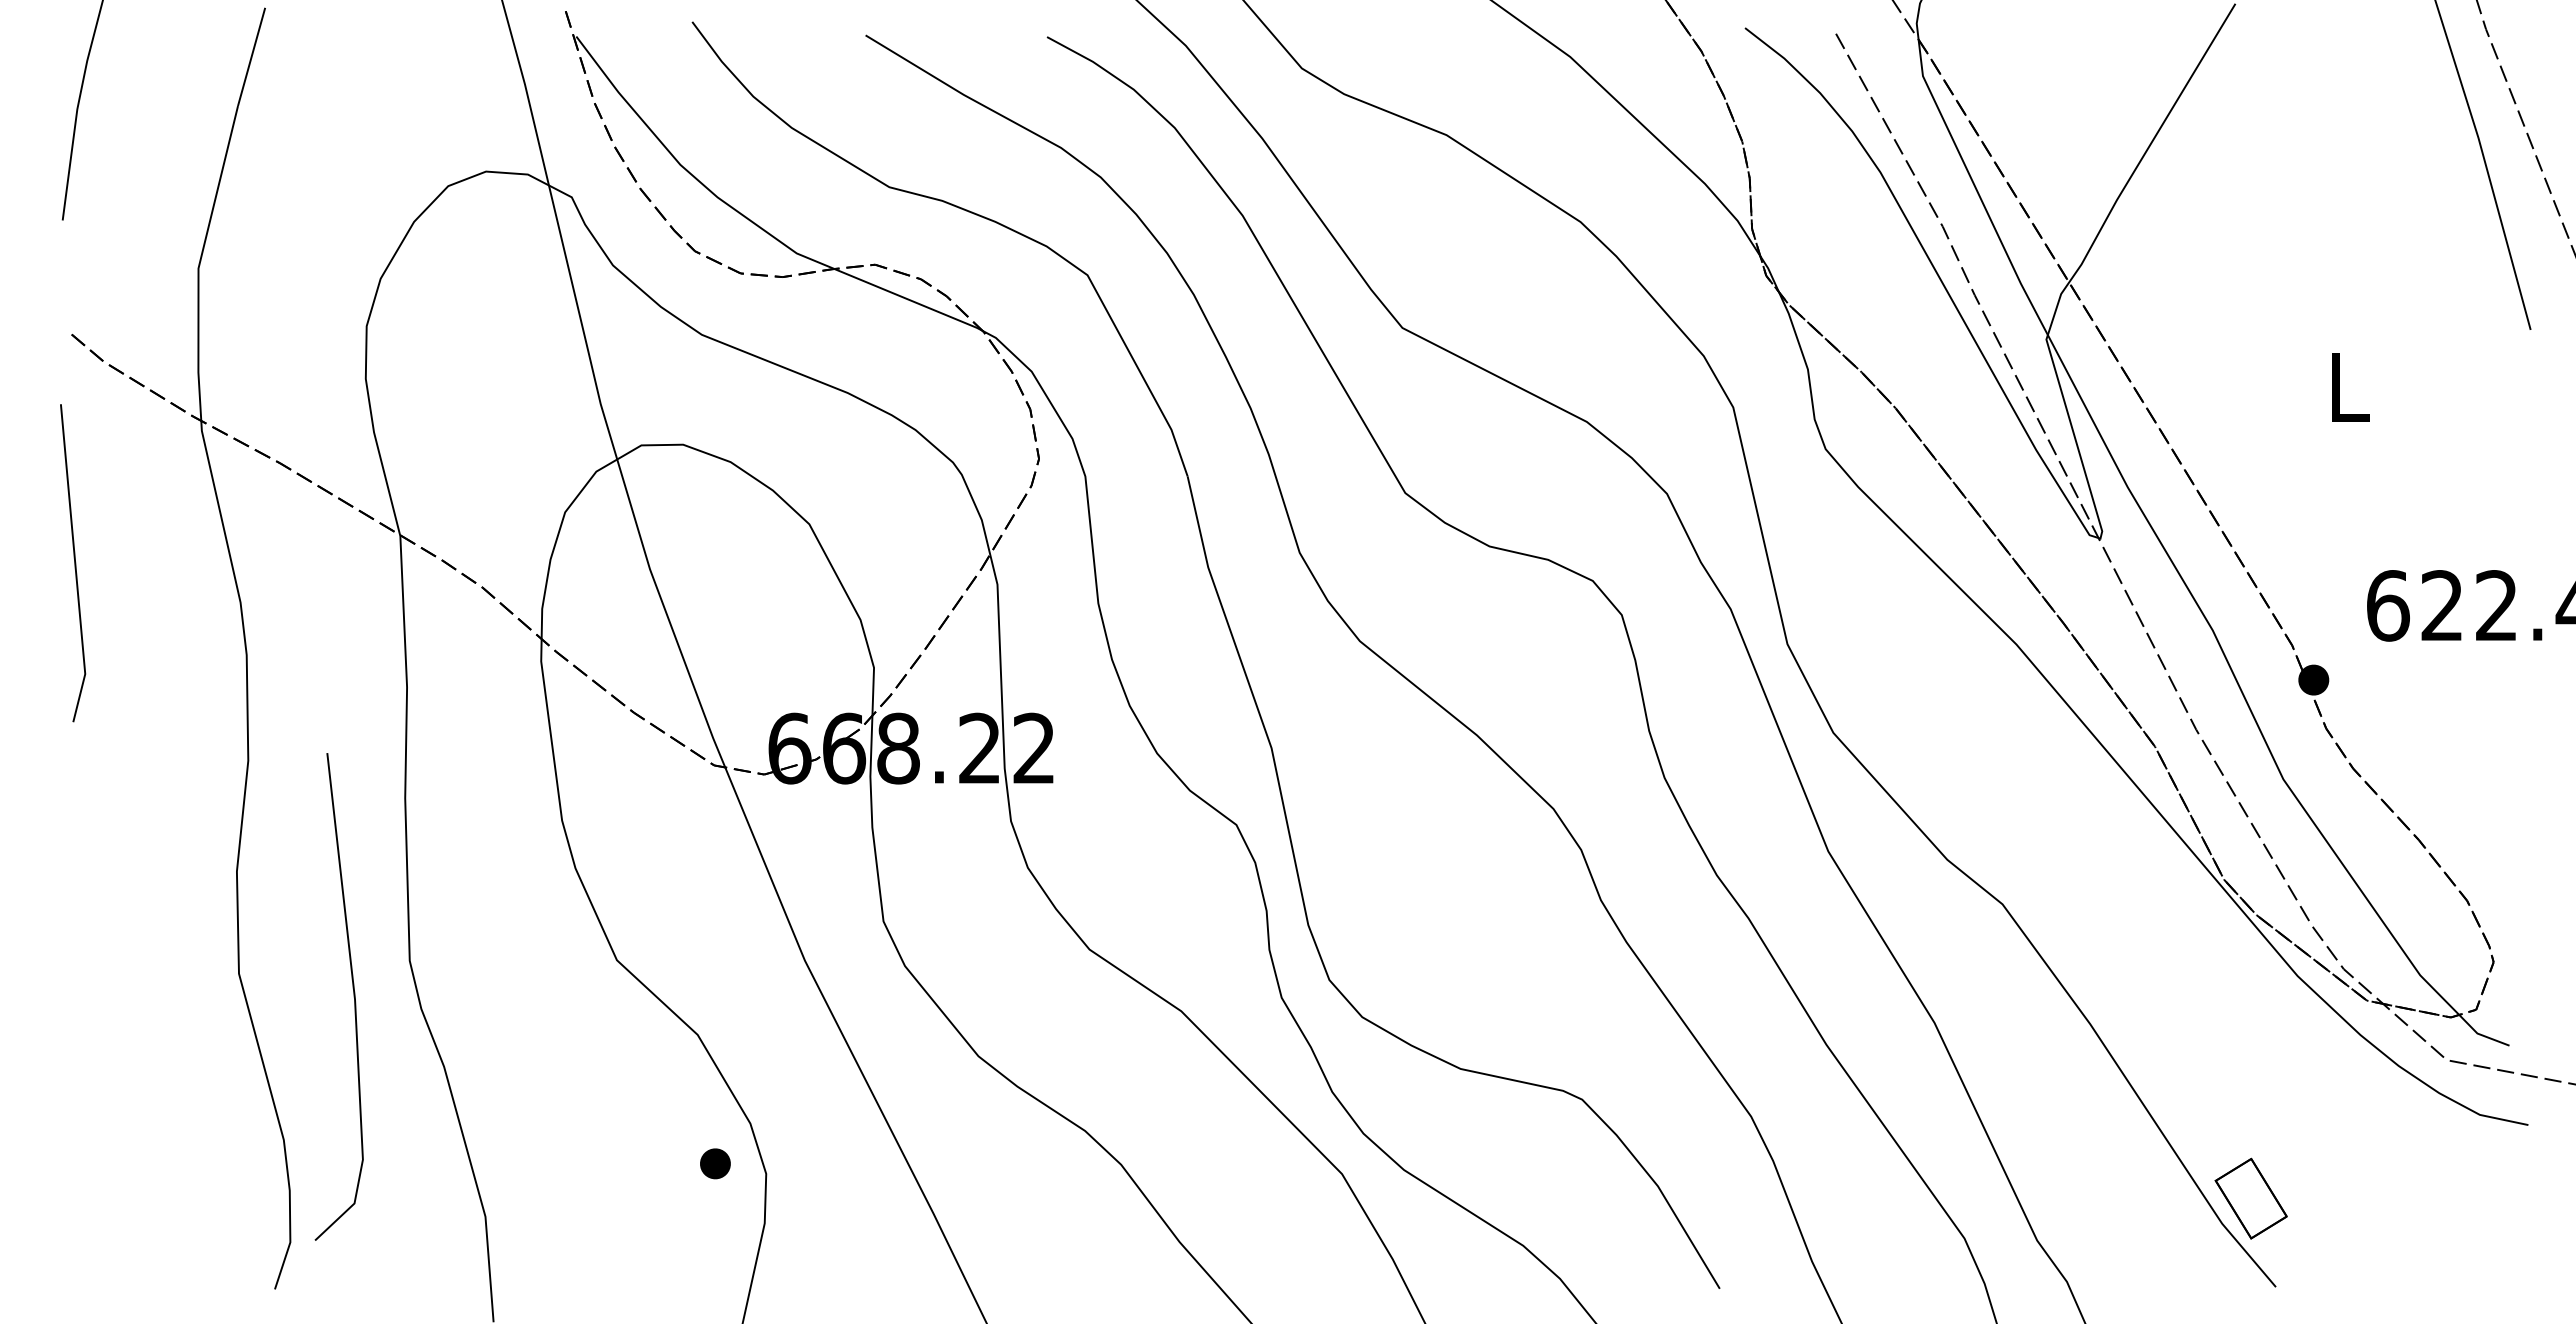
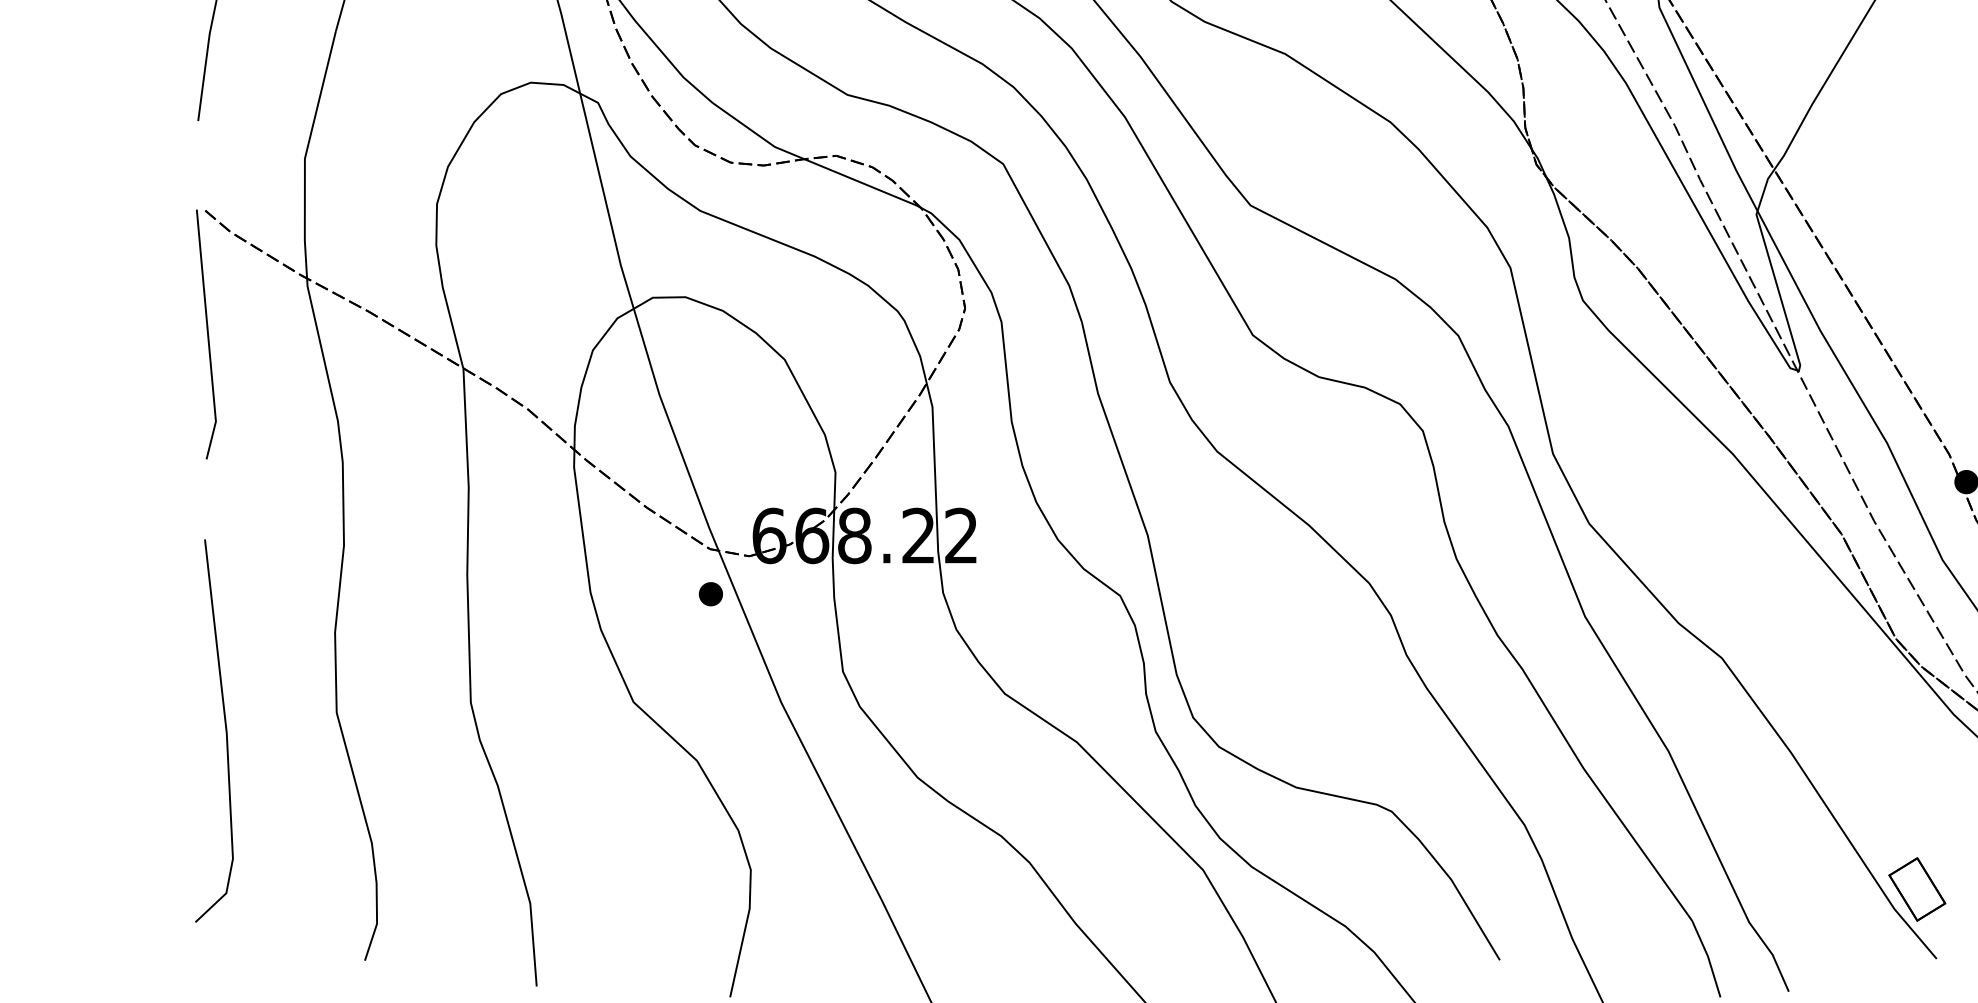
line: (74, 563) -> (207, 334), moved
line: (353, 996) -> (225, 730), moved
part: (715, 1163) -> (711, 593), moved

